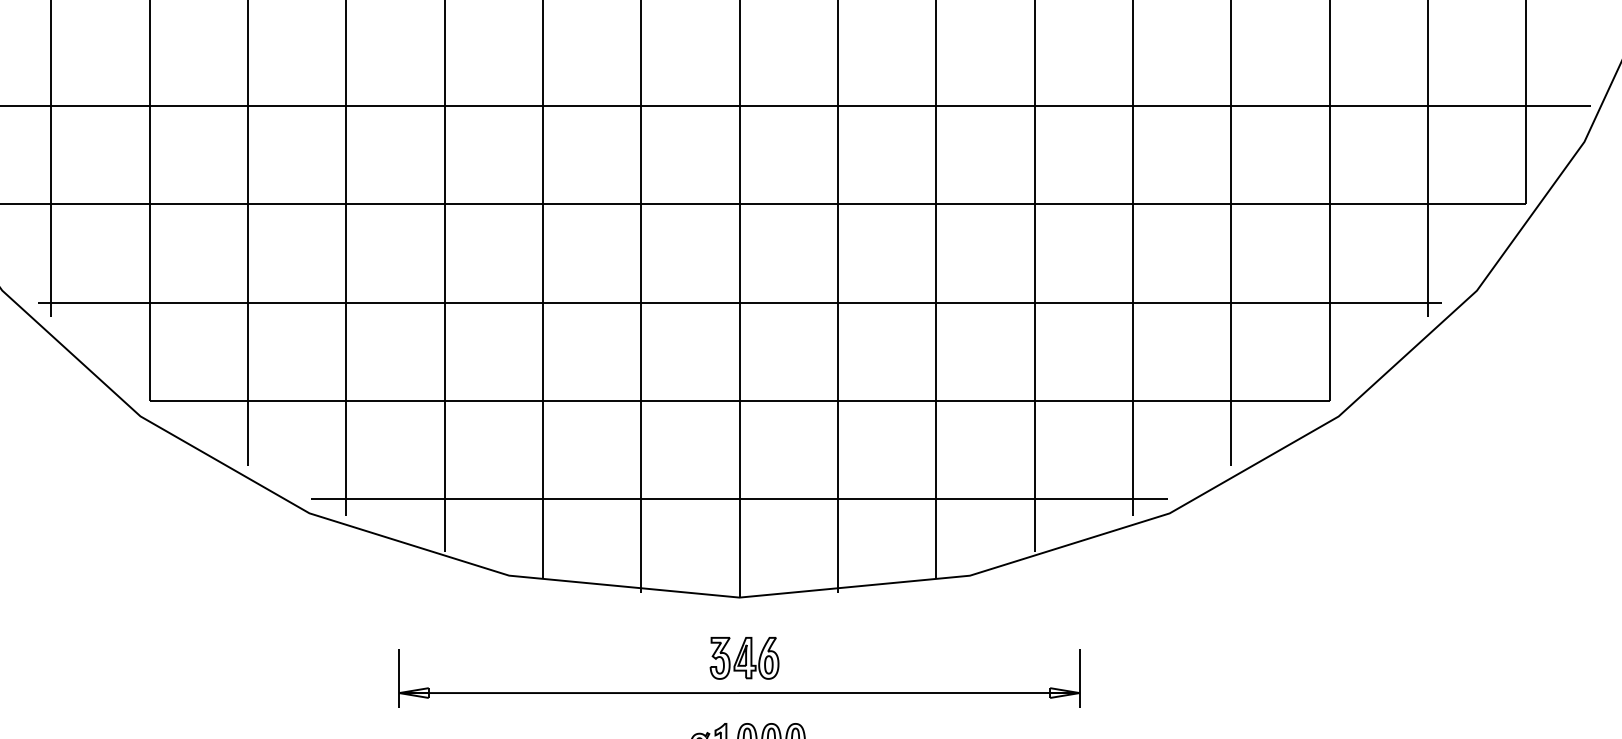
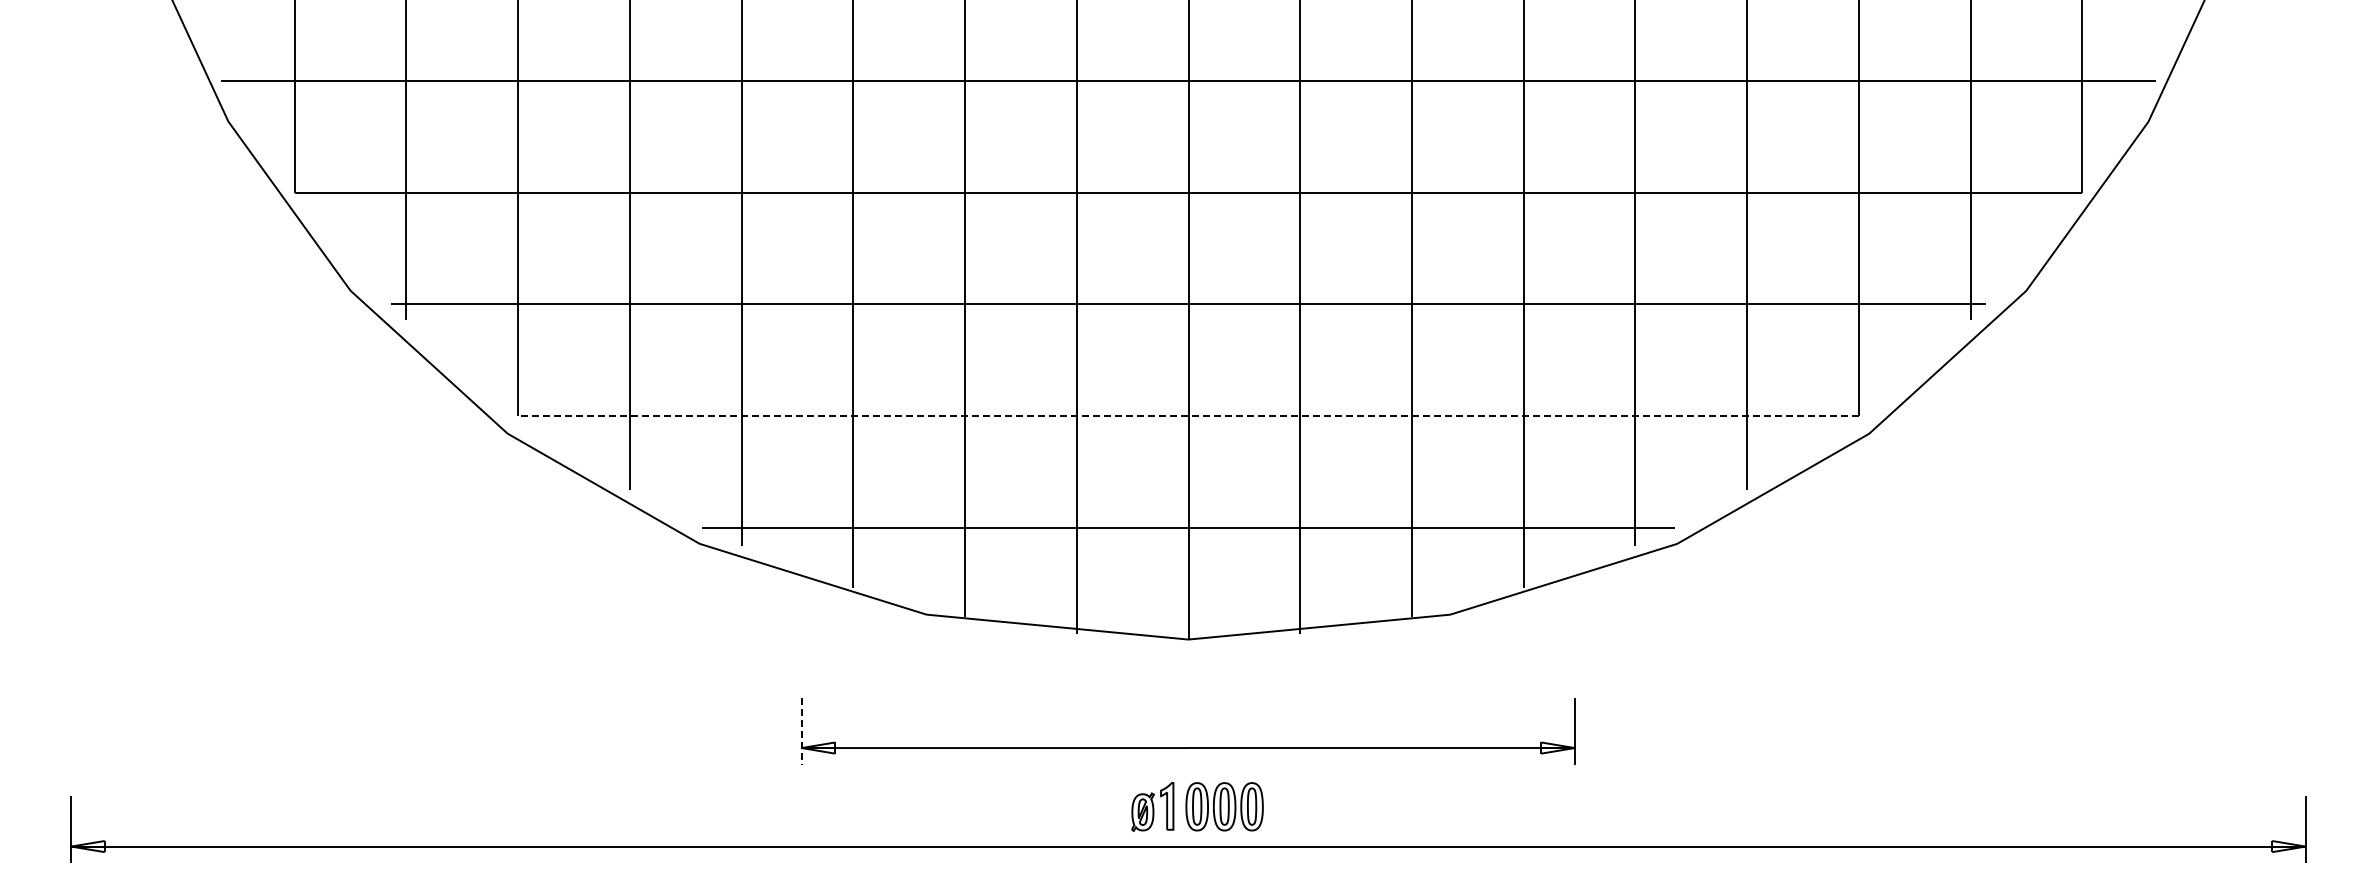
line: (738, 401) -> (1187, 416), solid -> dashed
part: (744, 658) -> (1193, 708), removed
line: (399, 678) -> (801, 731), solid -> dashed

